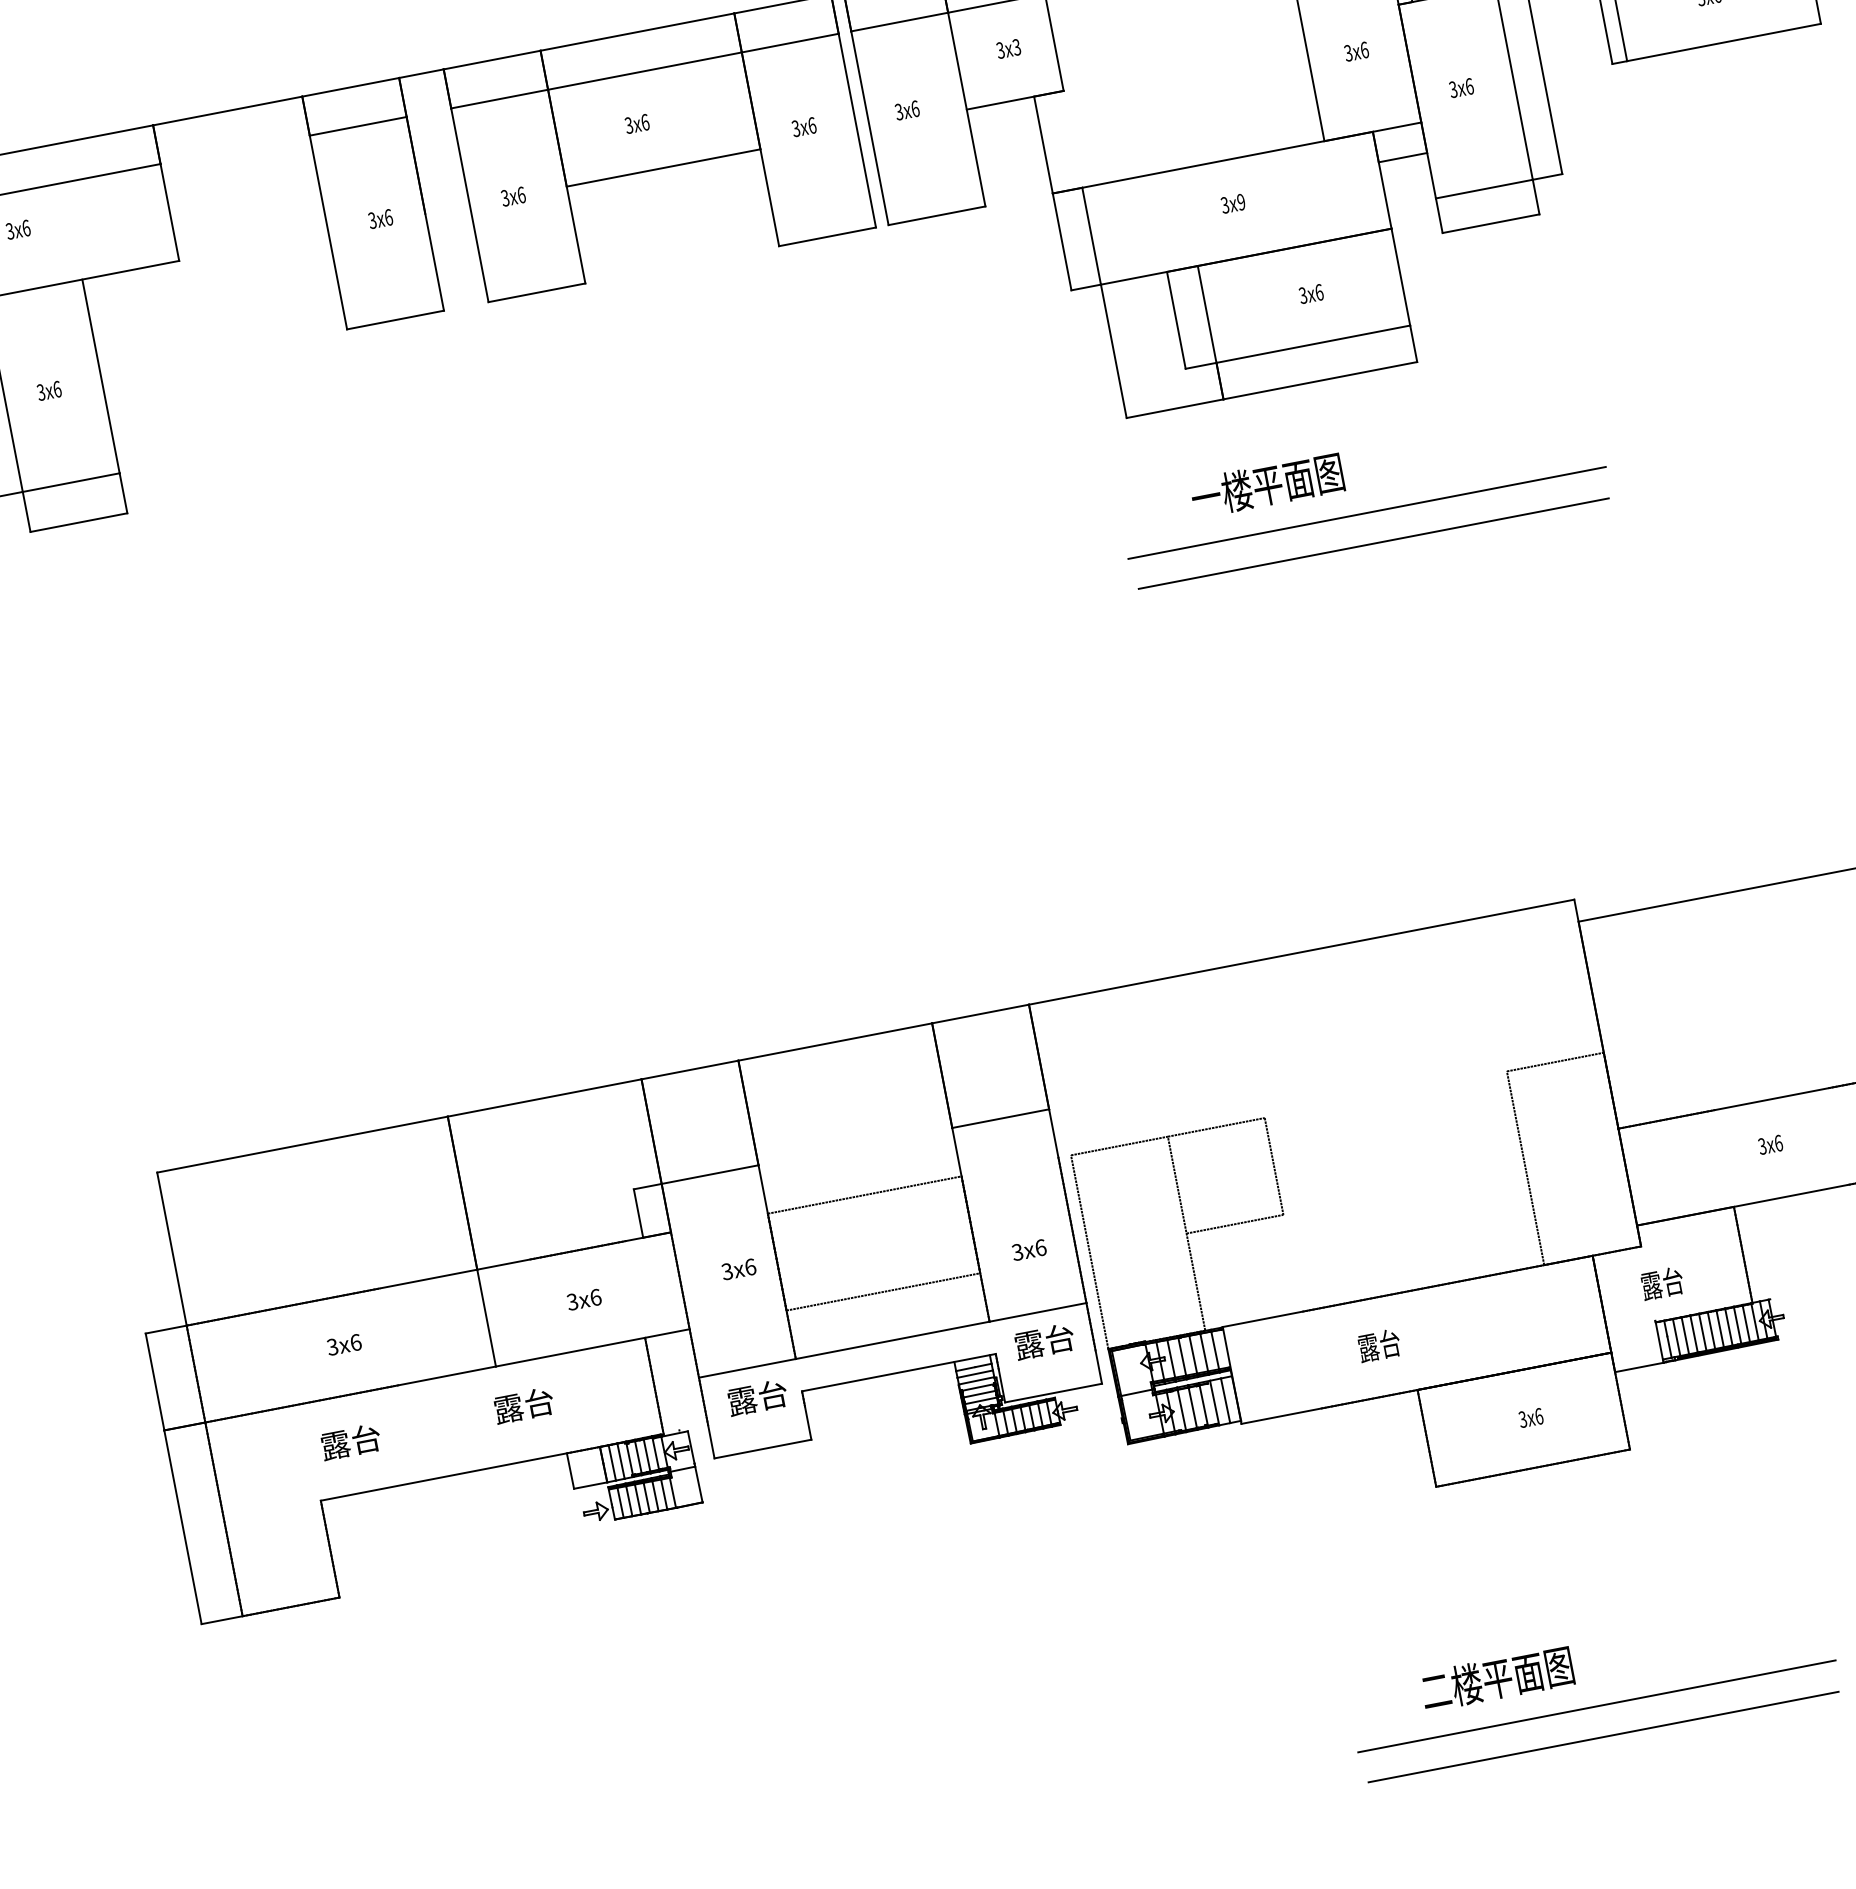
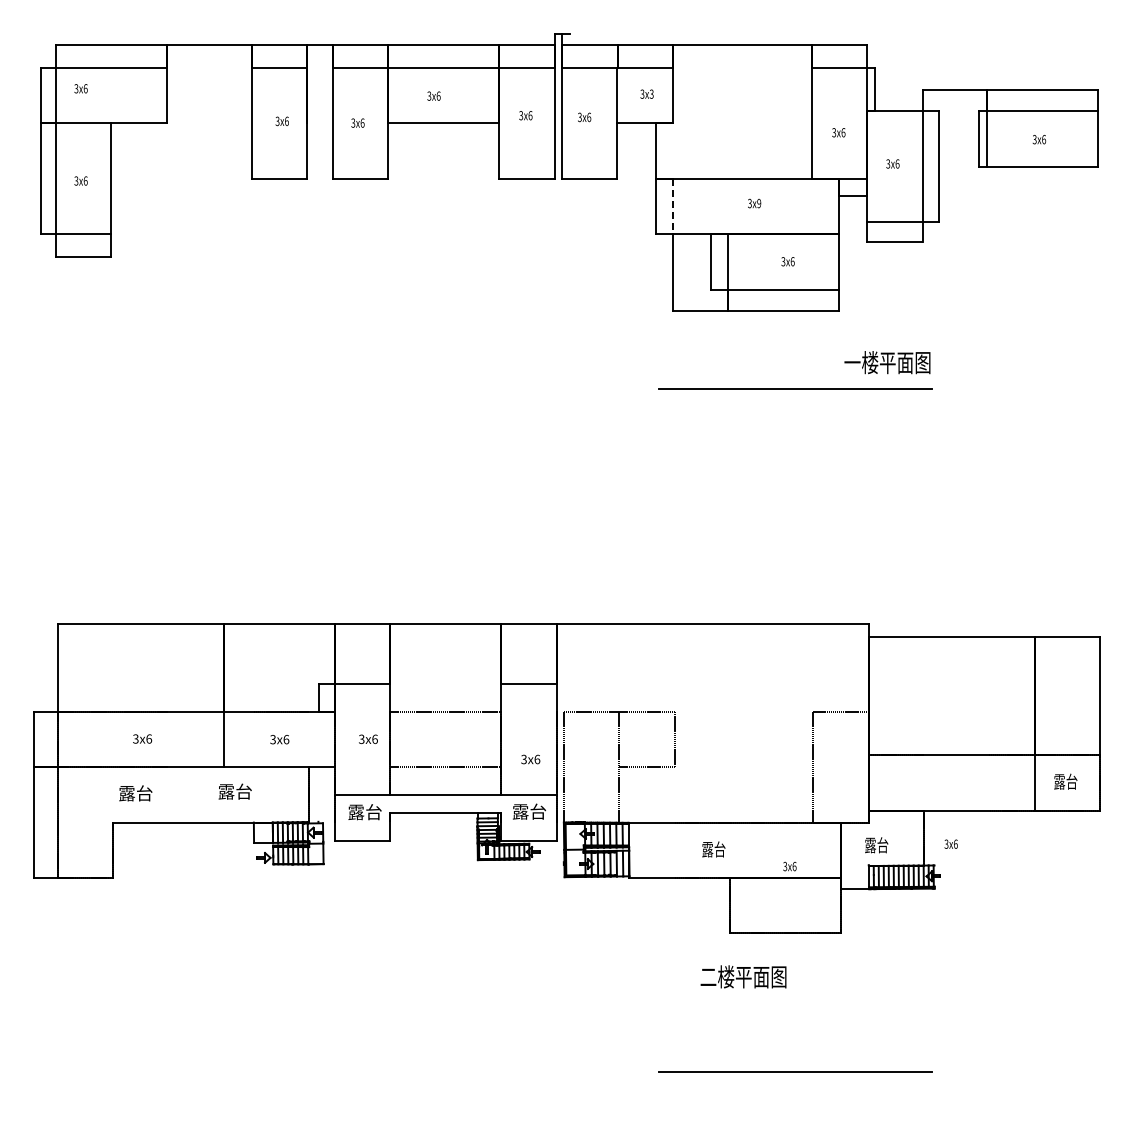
line: (1090, 236) -> (672, 206), solid -> dashed
text: (1267, 485) -> (887, 362), moved
line: (1372, 544) -> (795, 406), removed
text: (1769, 1143) -> (950, 843), moved
text: (1530, 1418) -> (789, 866), moved
text: (1497, 1678) -> (743, 976), moved
line: (1602, 1737) -> (795, 1089), removed

